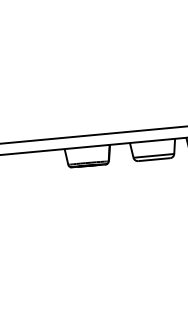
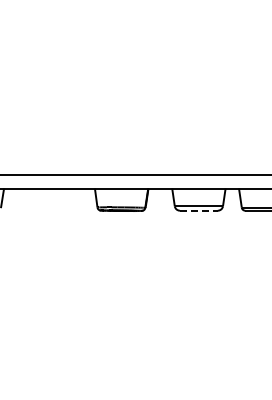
line: (153, 159) -> (198, 210), solid -> dashed

